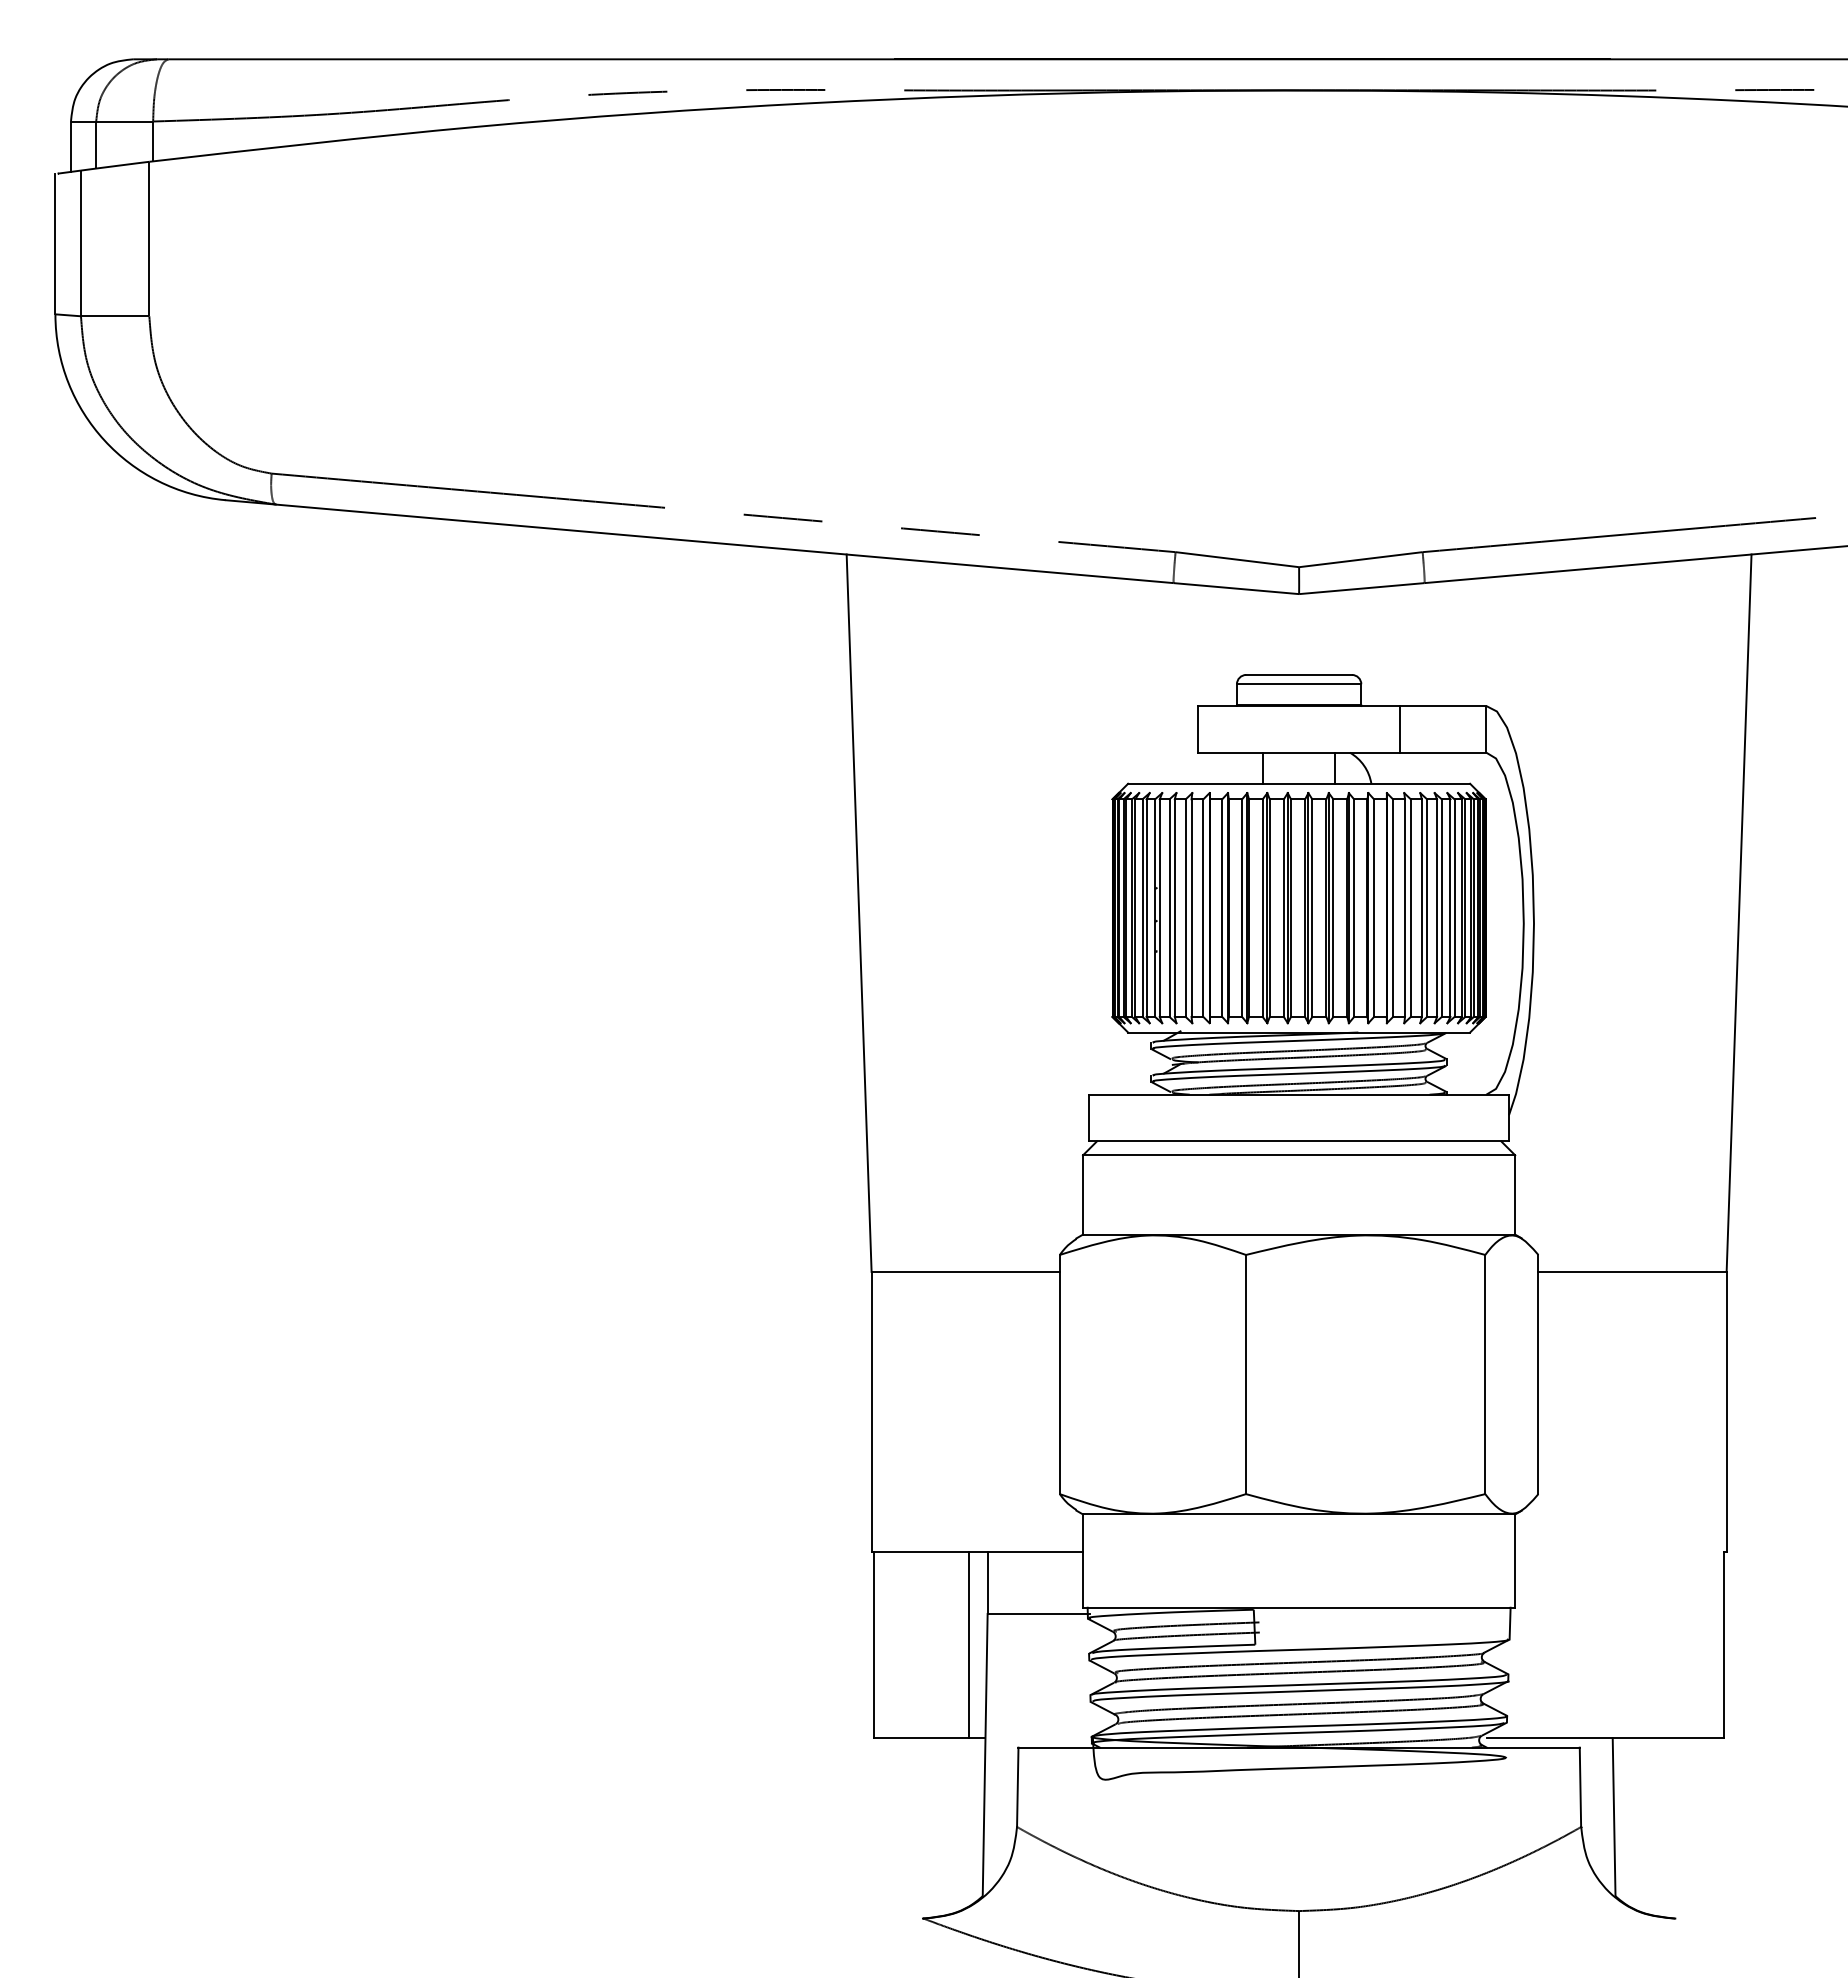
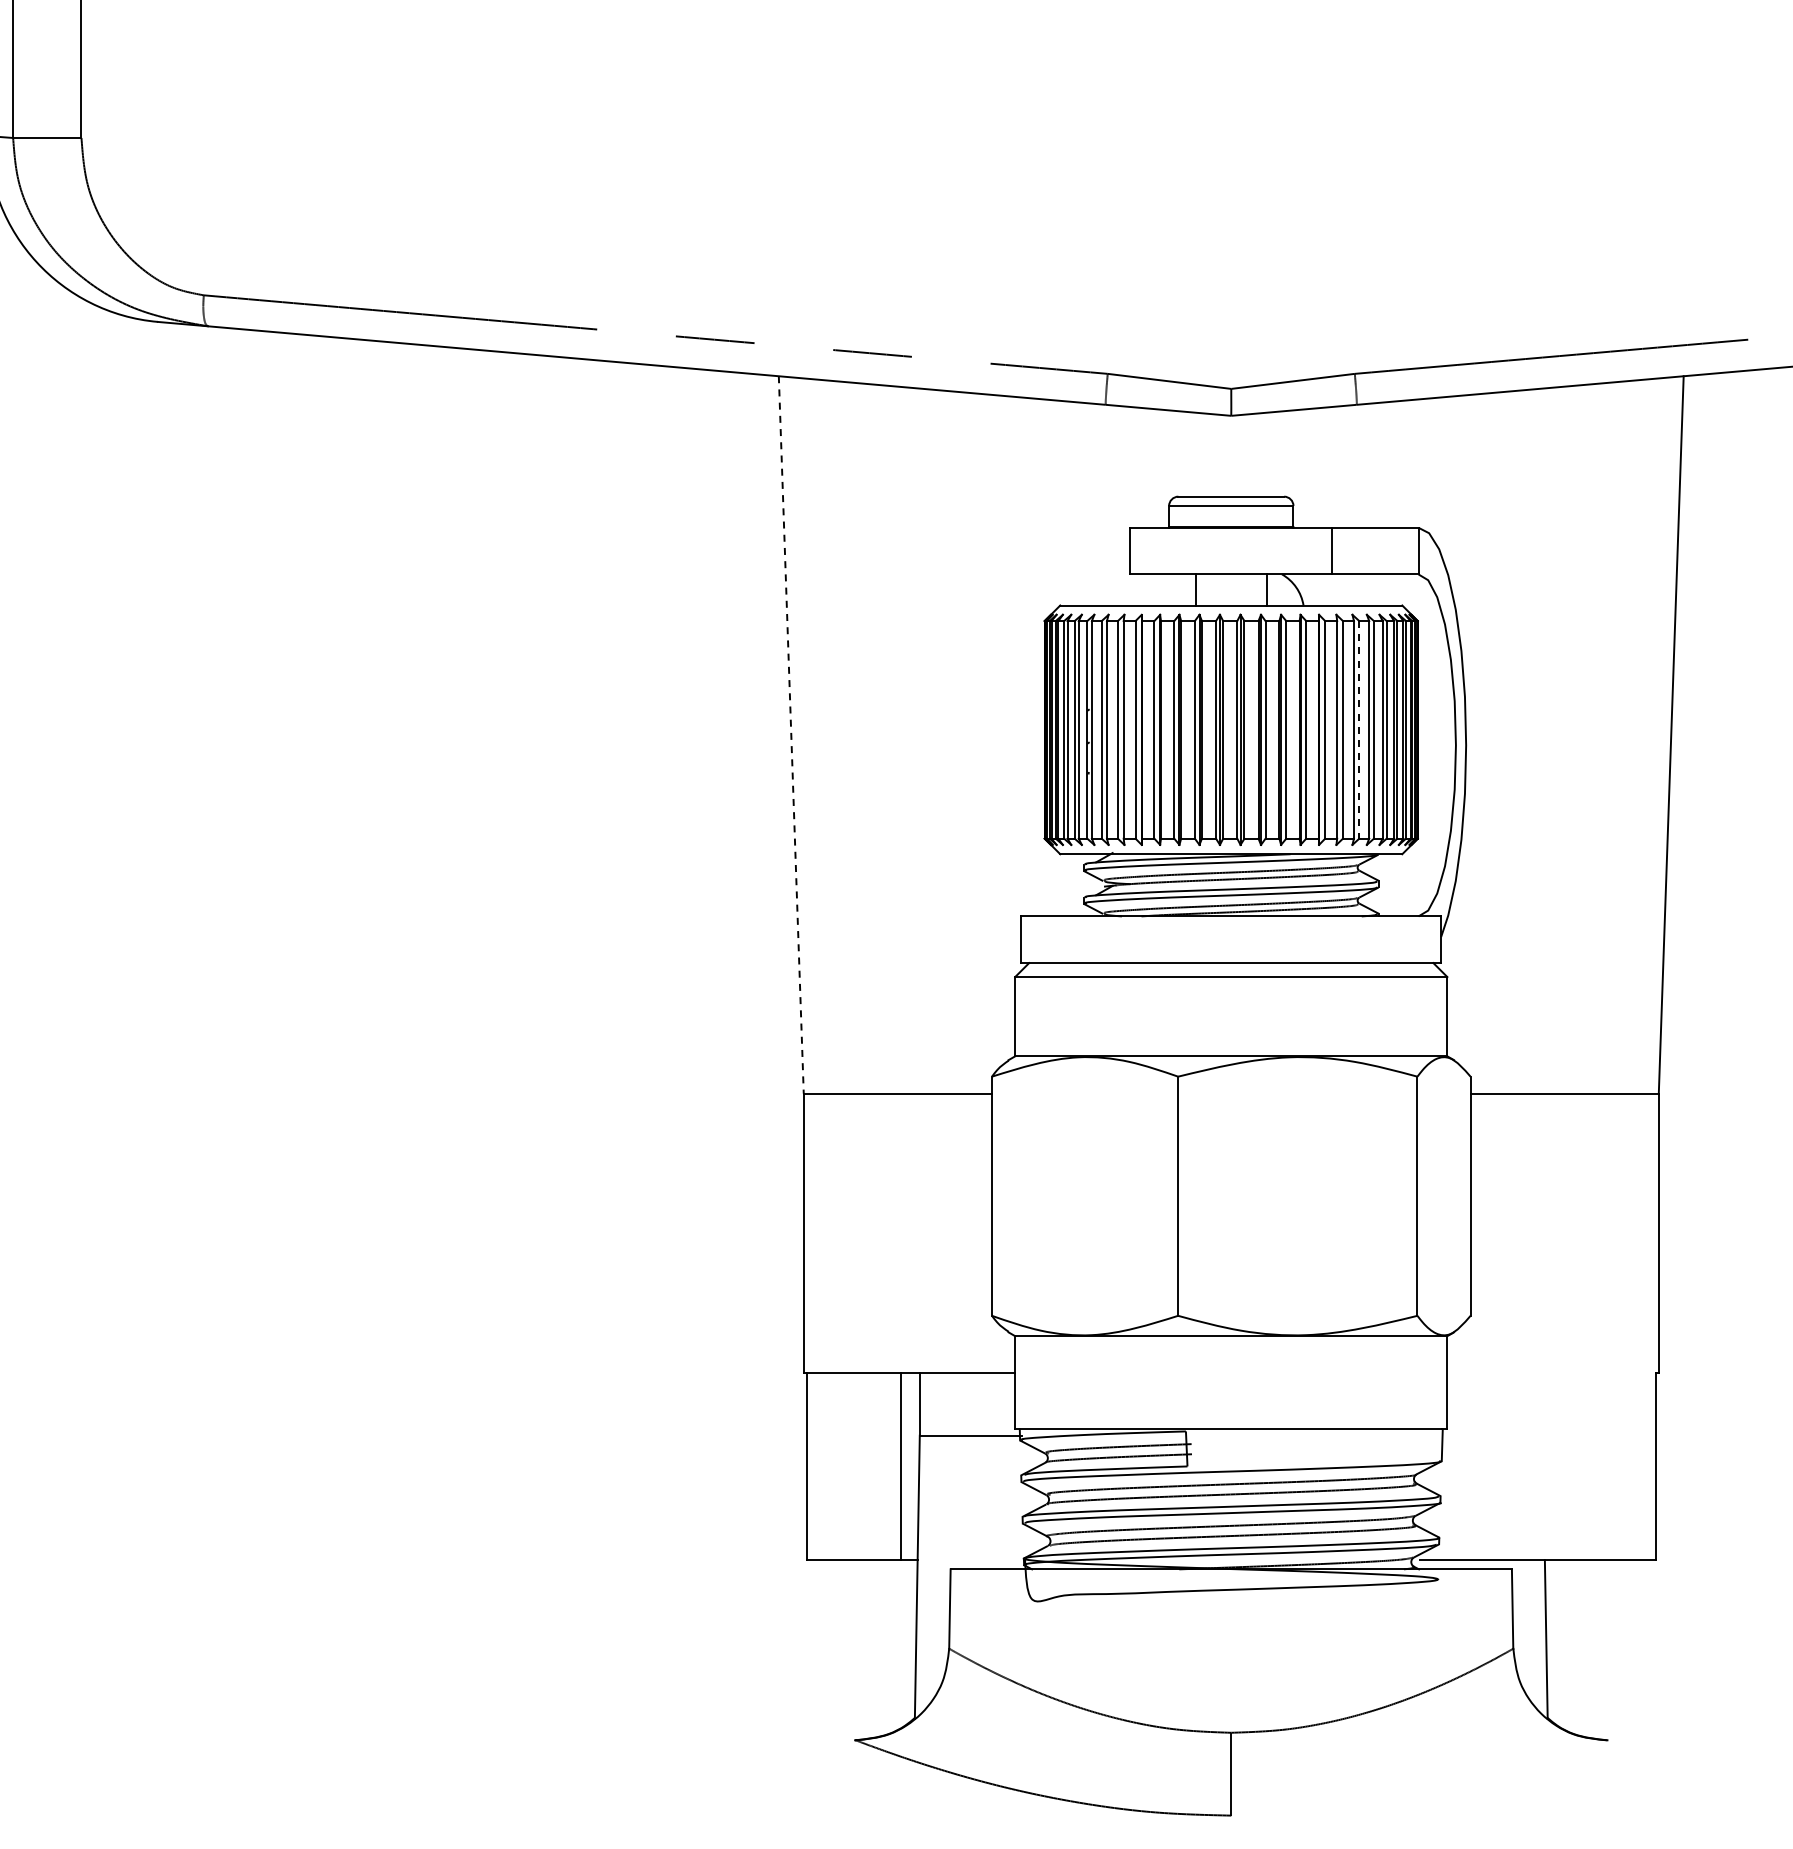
line: (1427, 908) -> (1359, 730), solid -> dashed
line: (859, 913) -> (791, 735), solid -> dashed

